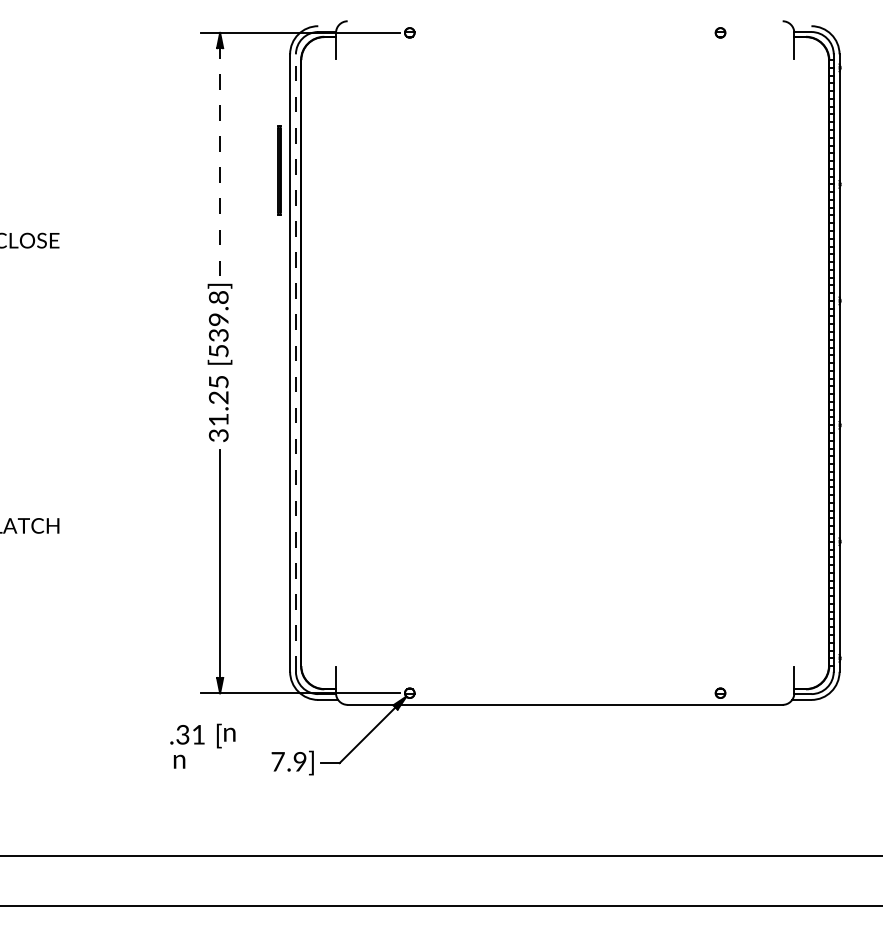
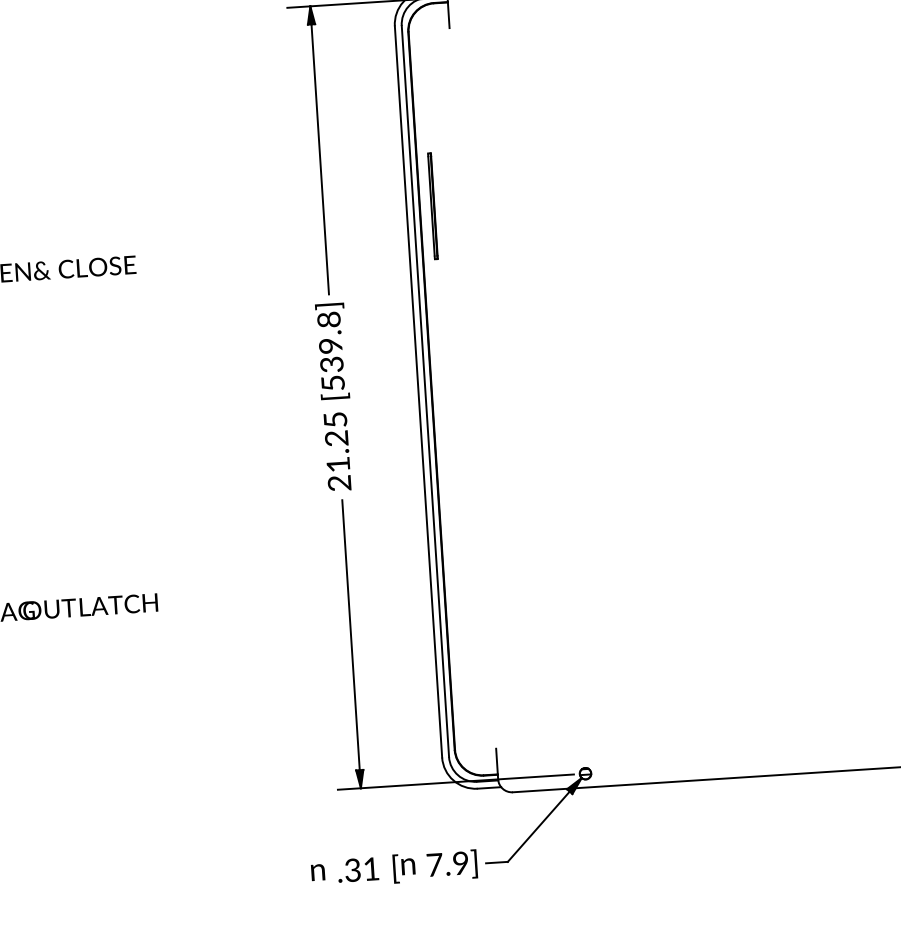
line: (220, 162) -> (320, 159), dashed -> solid
line: (279, 170) -> (433, 206), moved
line: (295, 363) -> (424, 392), dashed -> solid
text: (221, 435) -> (342, 482), 31.25 -> 21.25
text: (202, 735) -> (376, 869), moved

